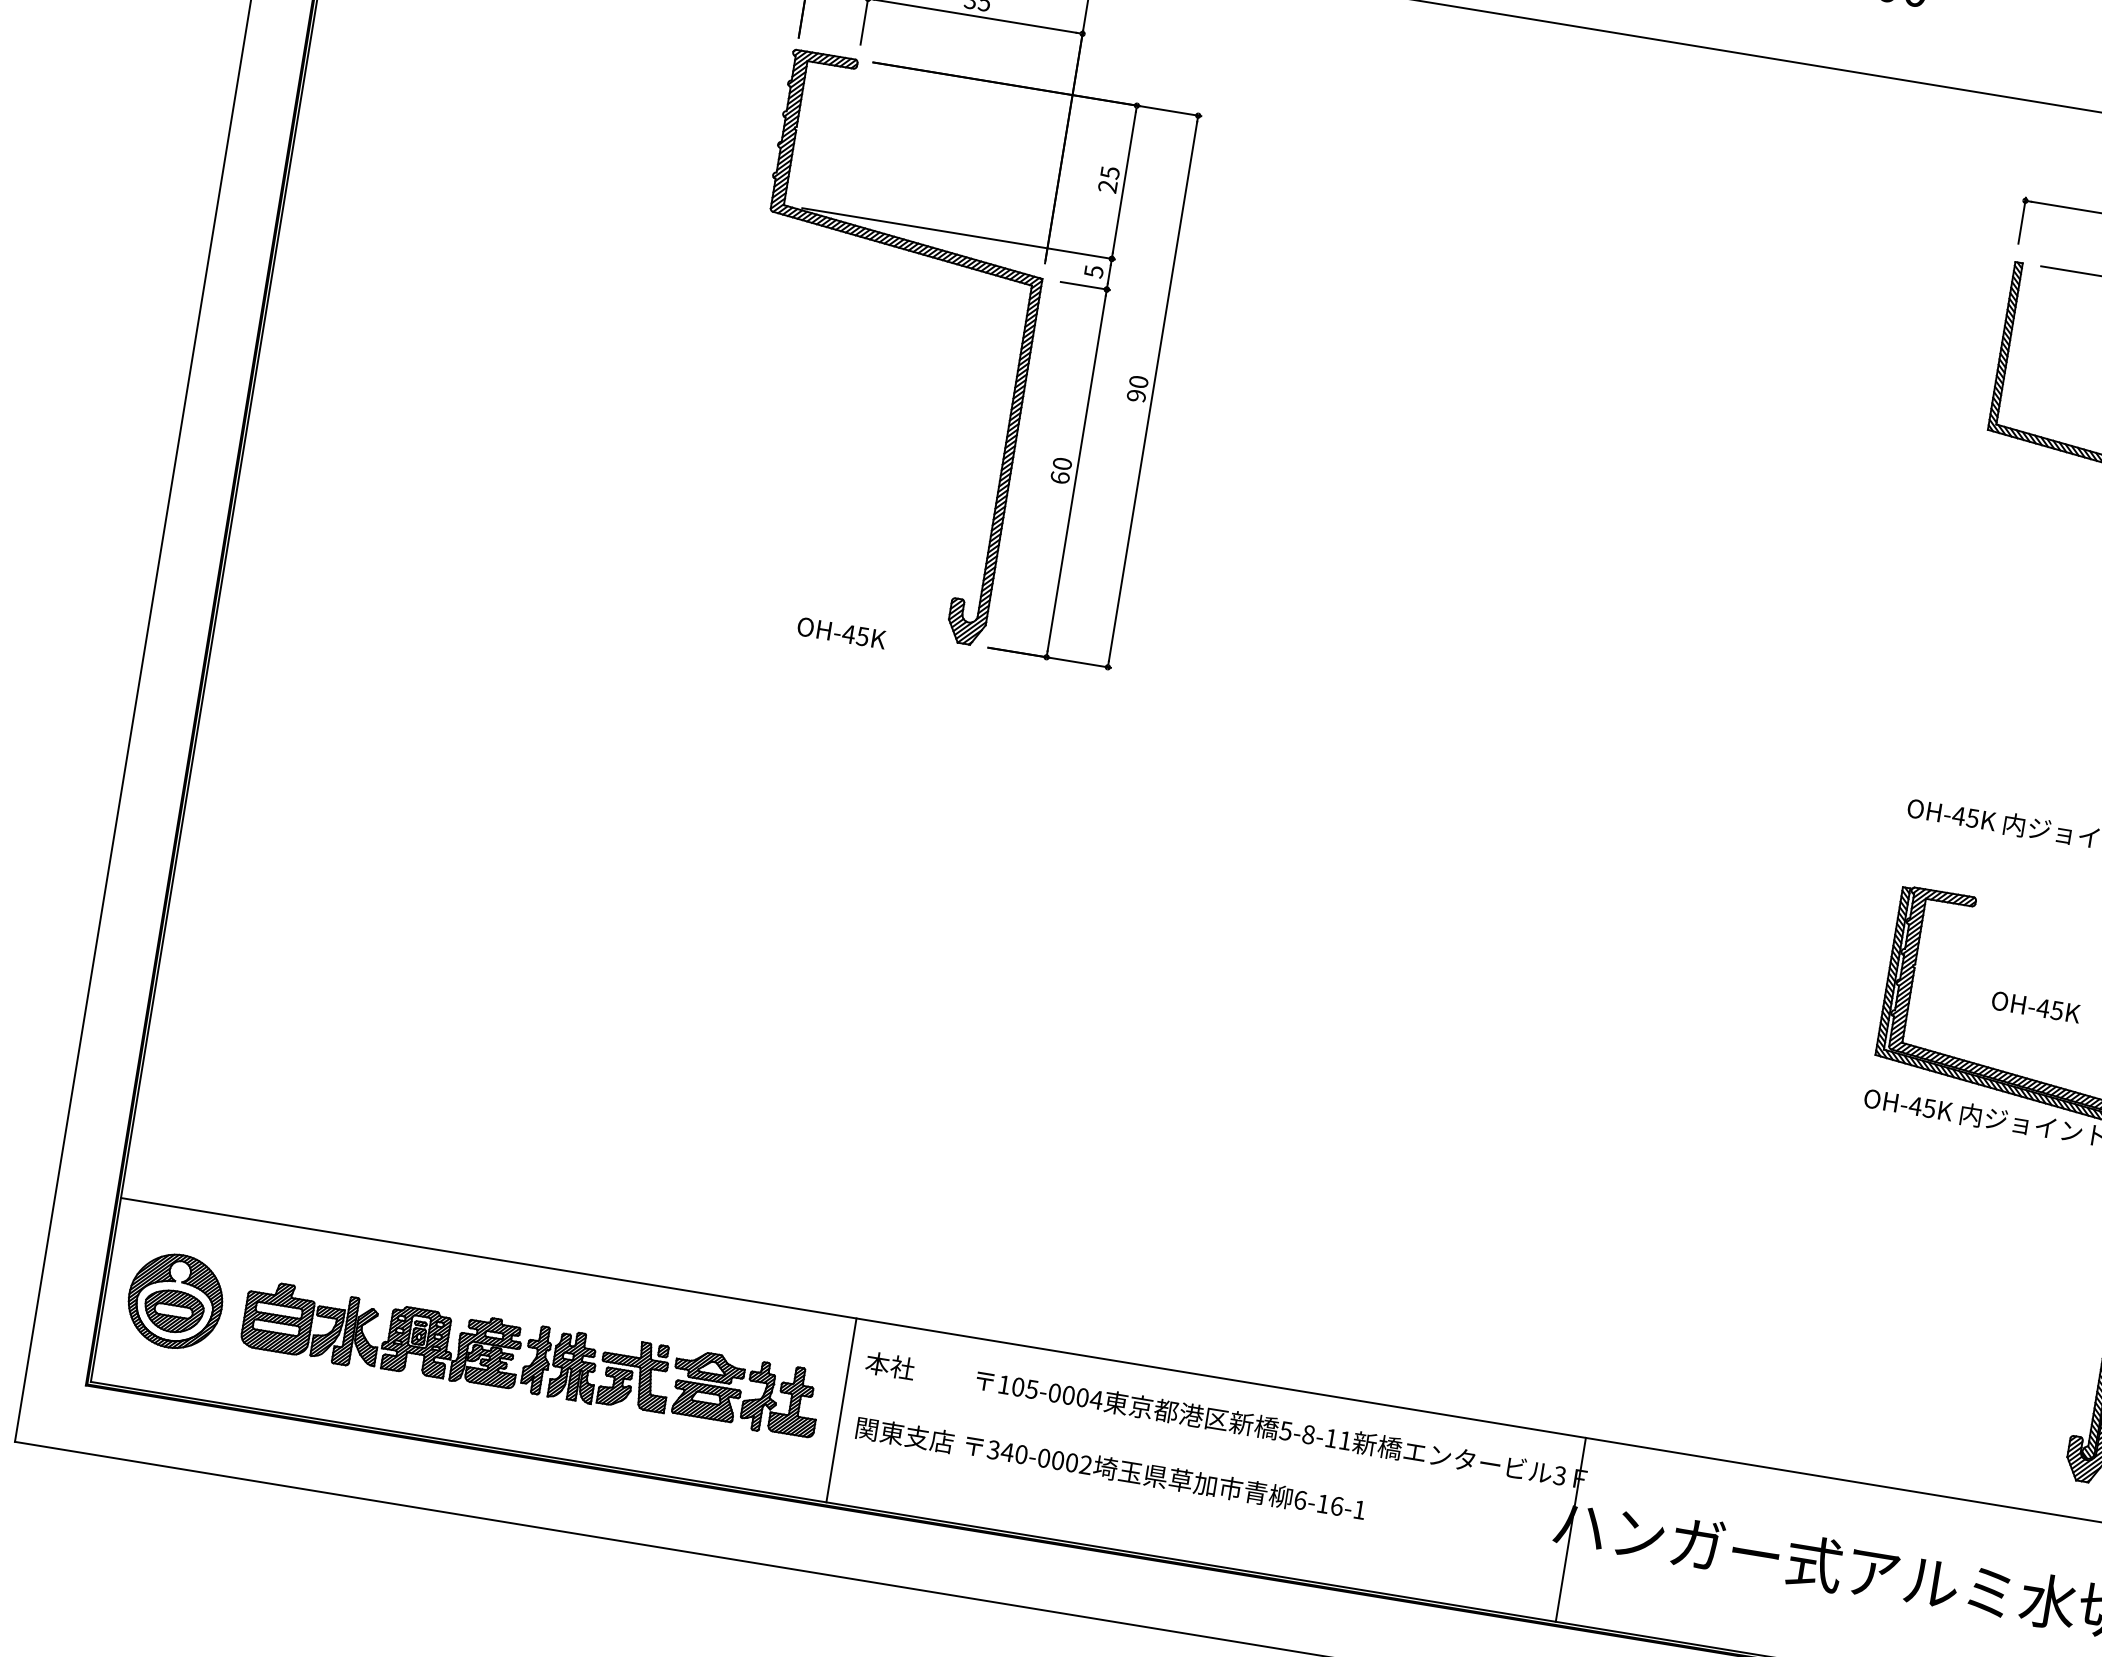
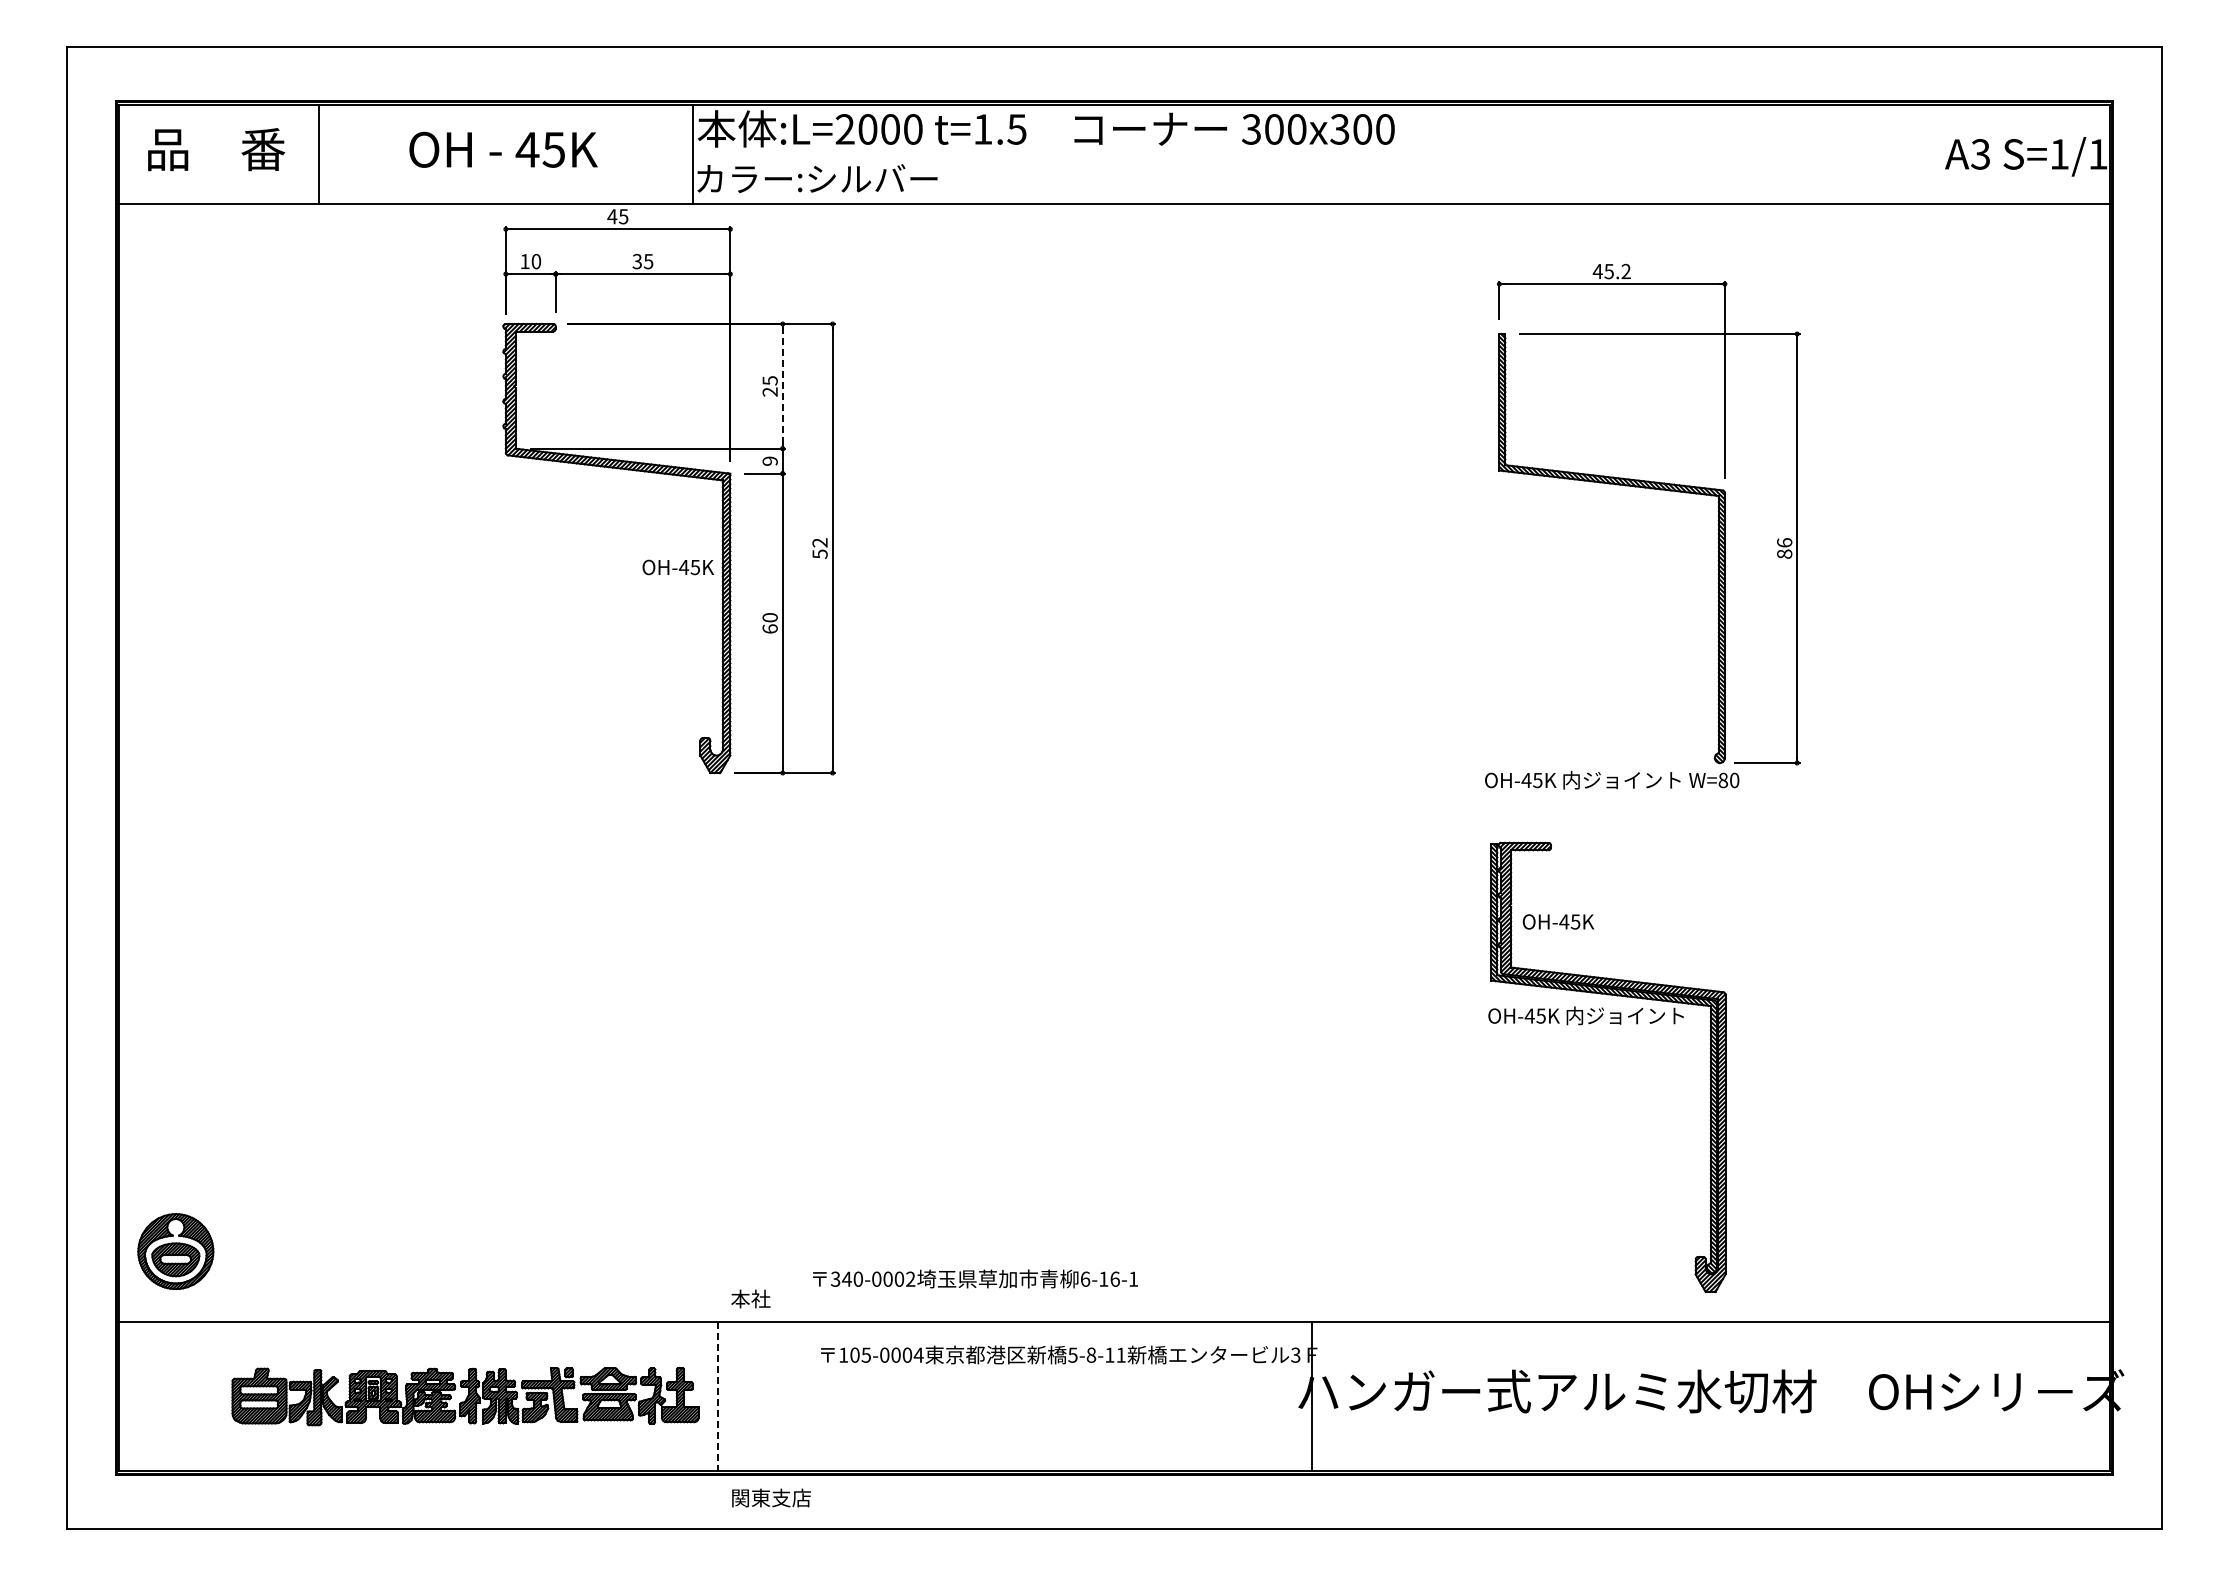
line: (1124, 181) -> (782, 385), solid -> dashed
text: (1093, 270) -> (769, 460), 5 -> 9
text: (1136, 388) -> (819, 548), 90 -> 52
text: (840, 633) -> (677, 567), moved
text: (2036, 1006) -> (1558, 921), moved
part: (175, 1301) -> (175, 1251), moved
text: (889, 1365) -> (750, 1298), moved
line: (841, 1410) -> (717, 1396), solid -> dashed
text: (905, 1434) -> (771, 1497), moved
text: (1165, 1477) -> (975, 1278), moved

